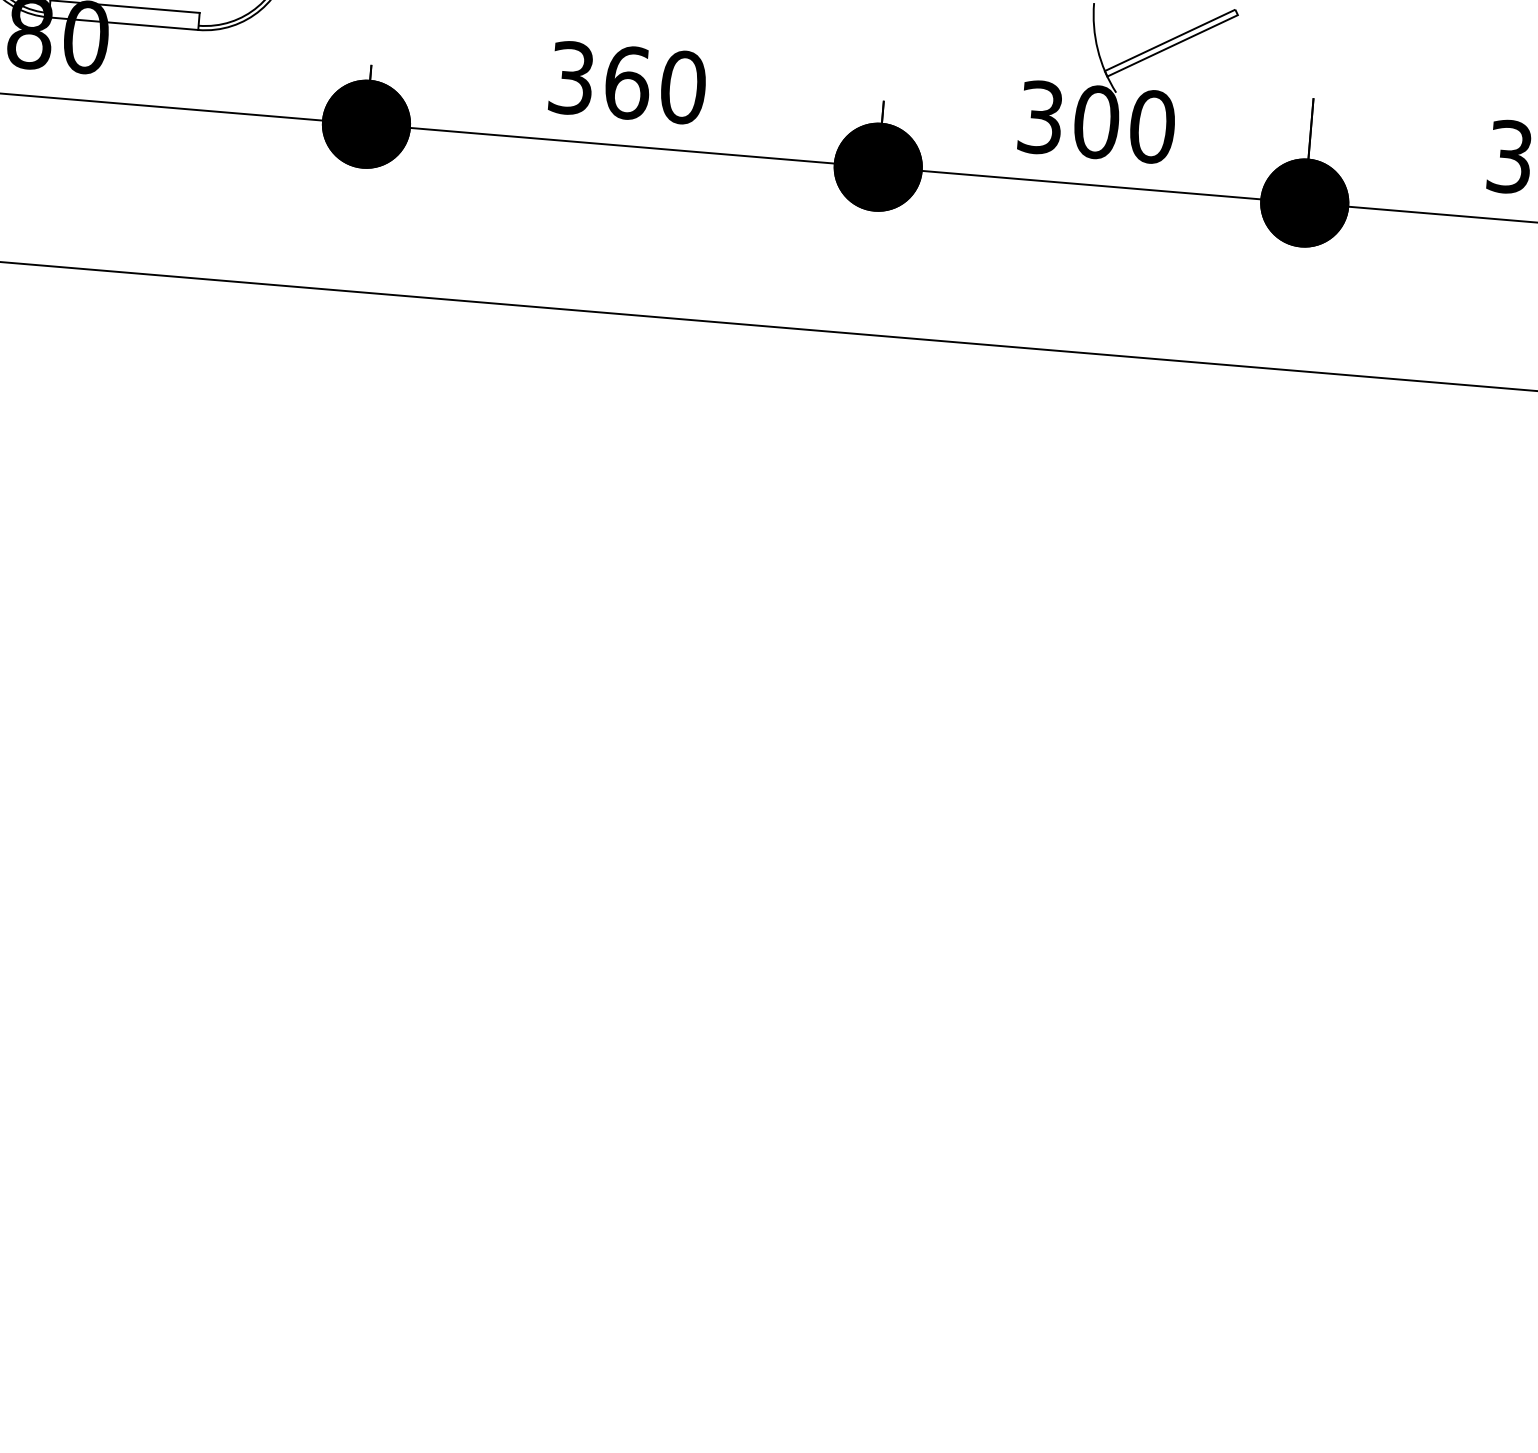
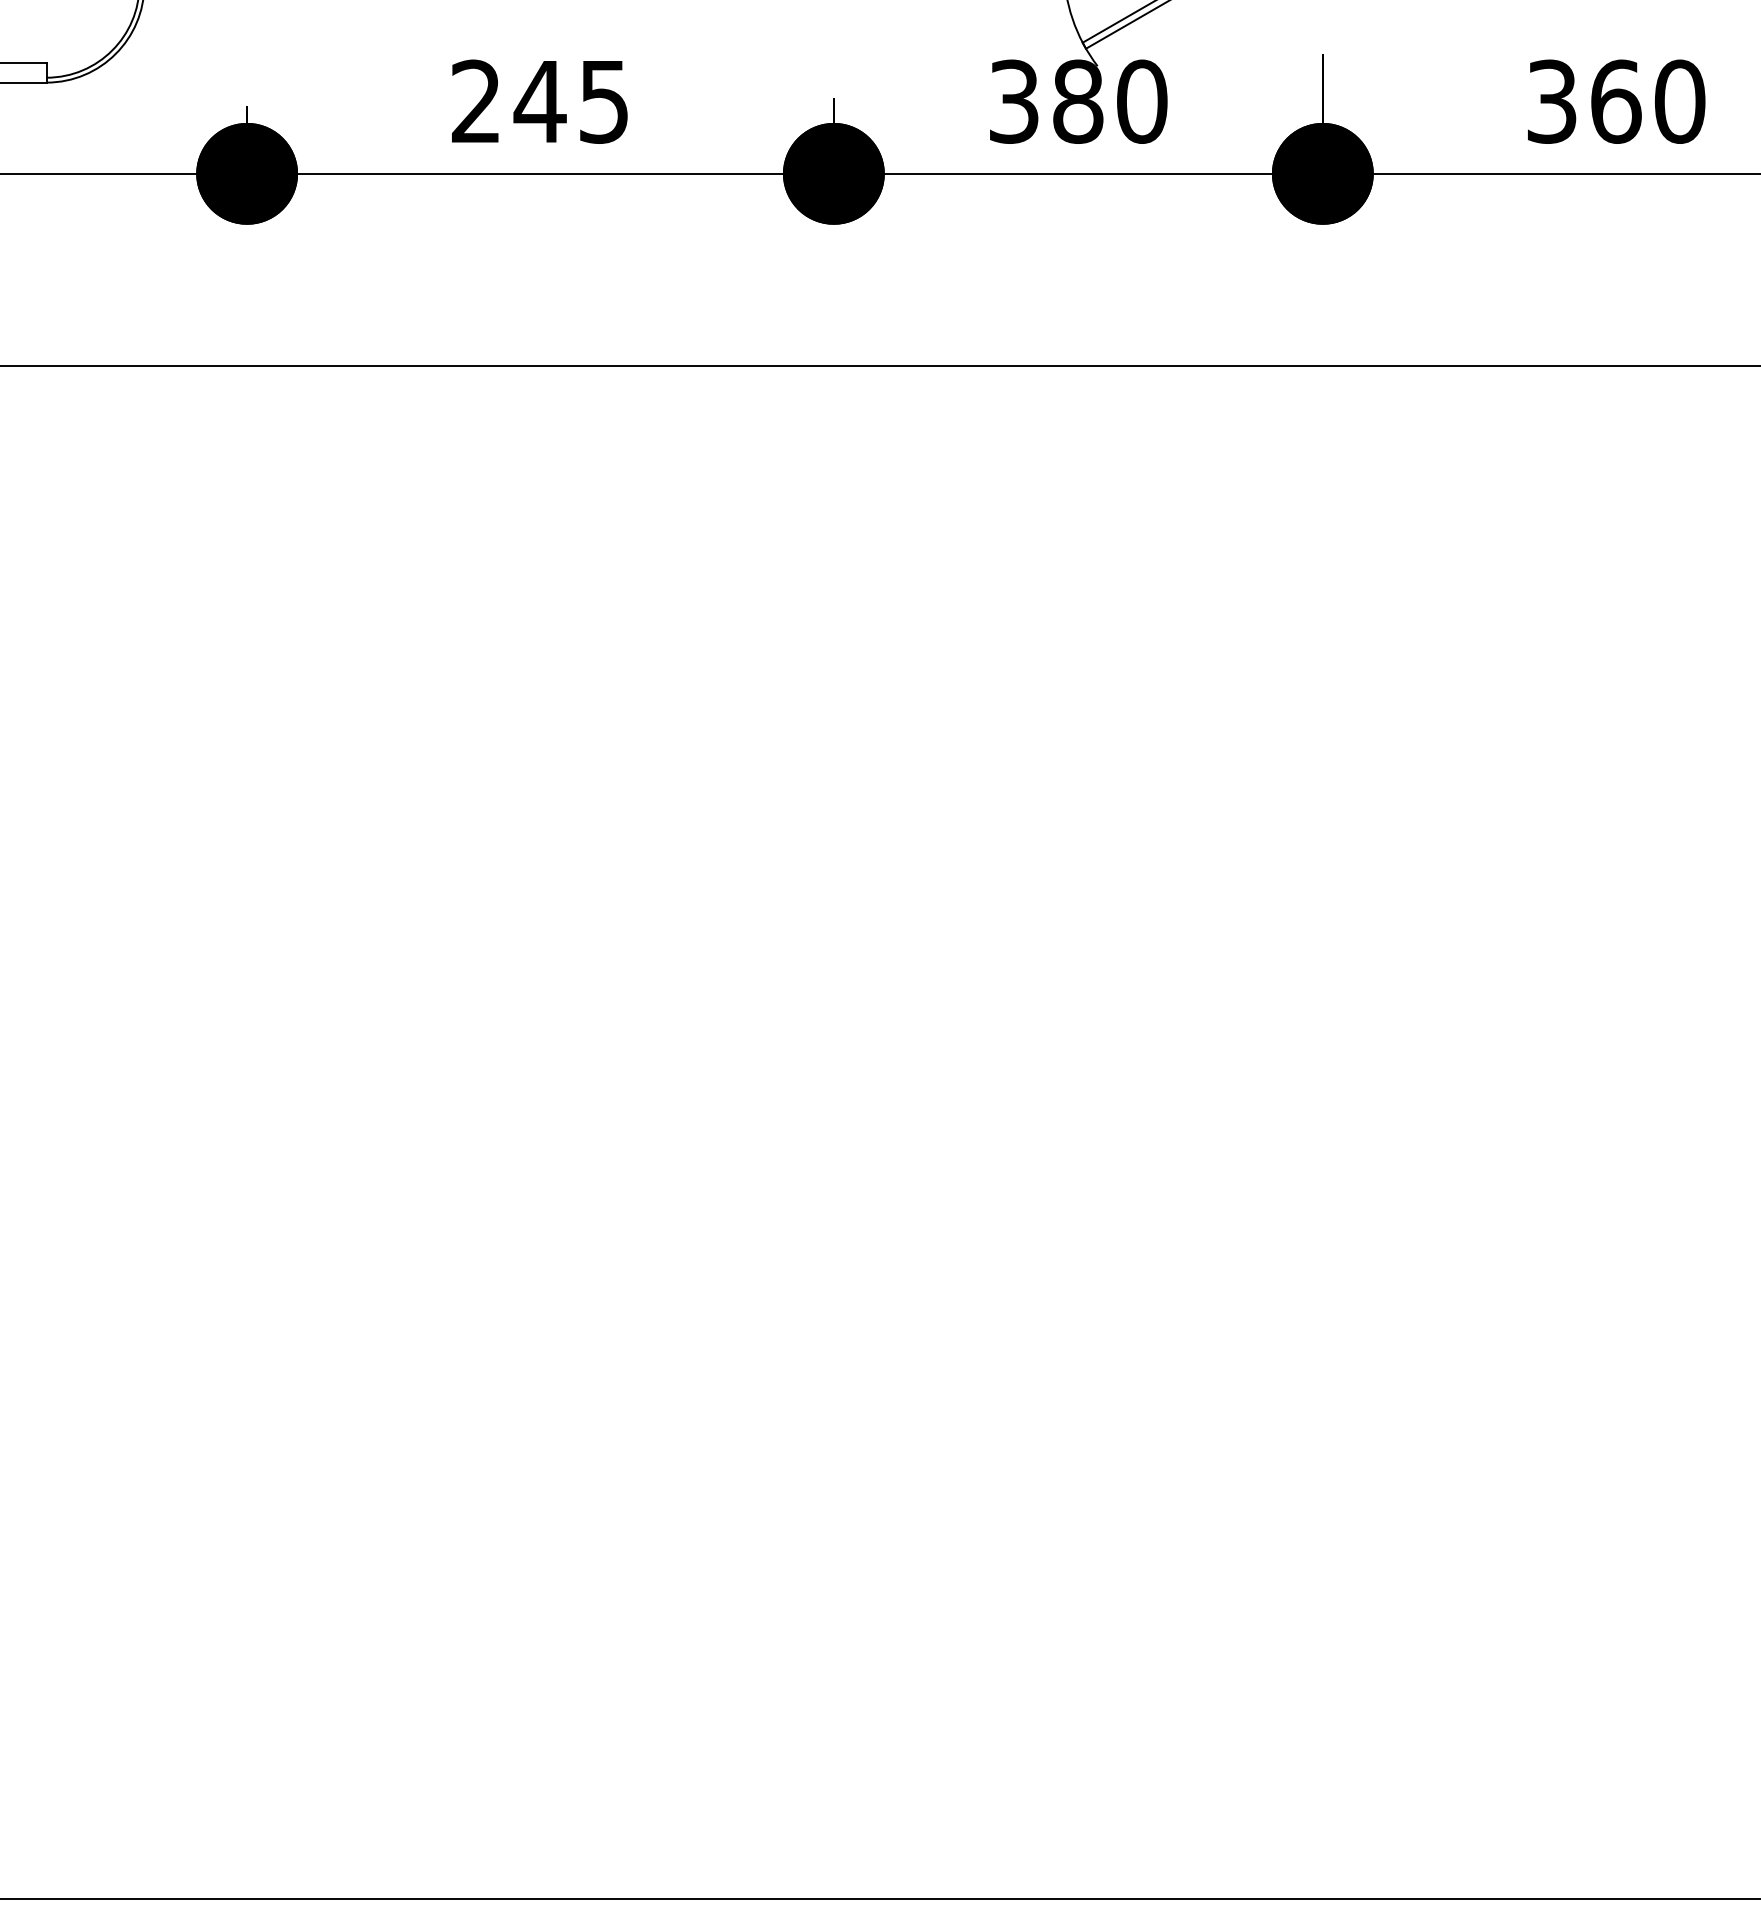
text: (627, 82) -> (540, 101), 360 -> 245
text: (1096, 122) -> (1078, 101), 300 -> 380

